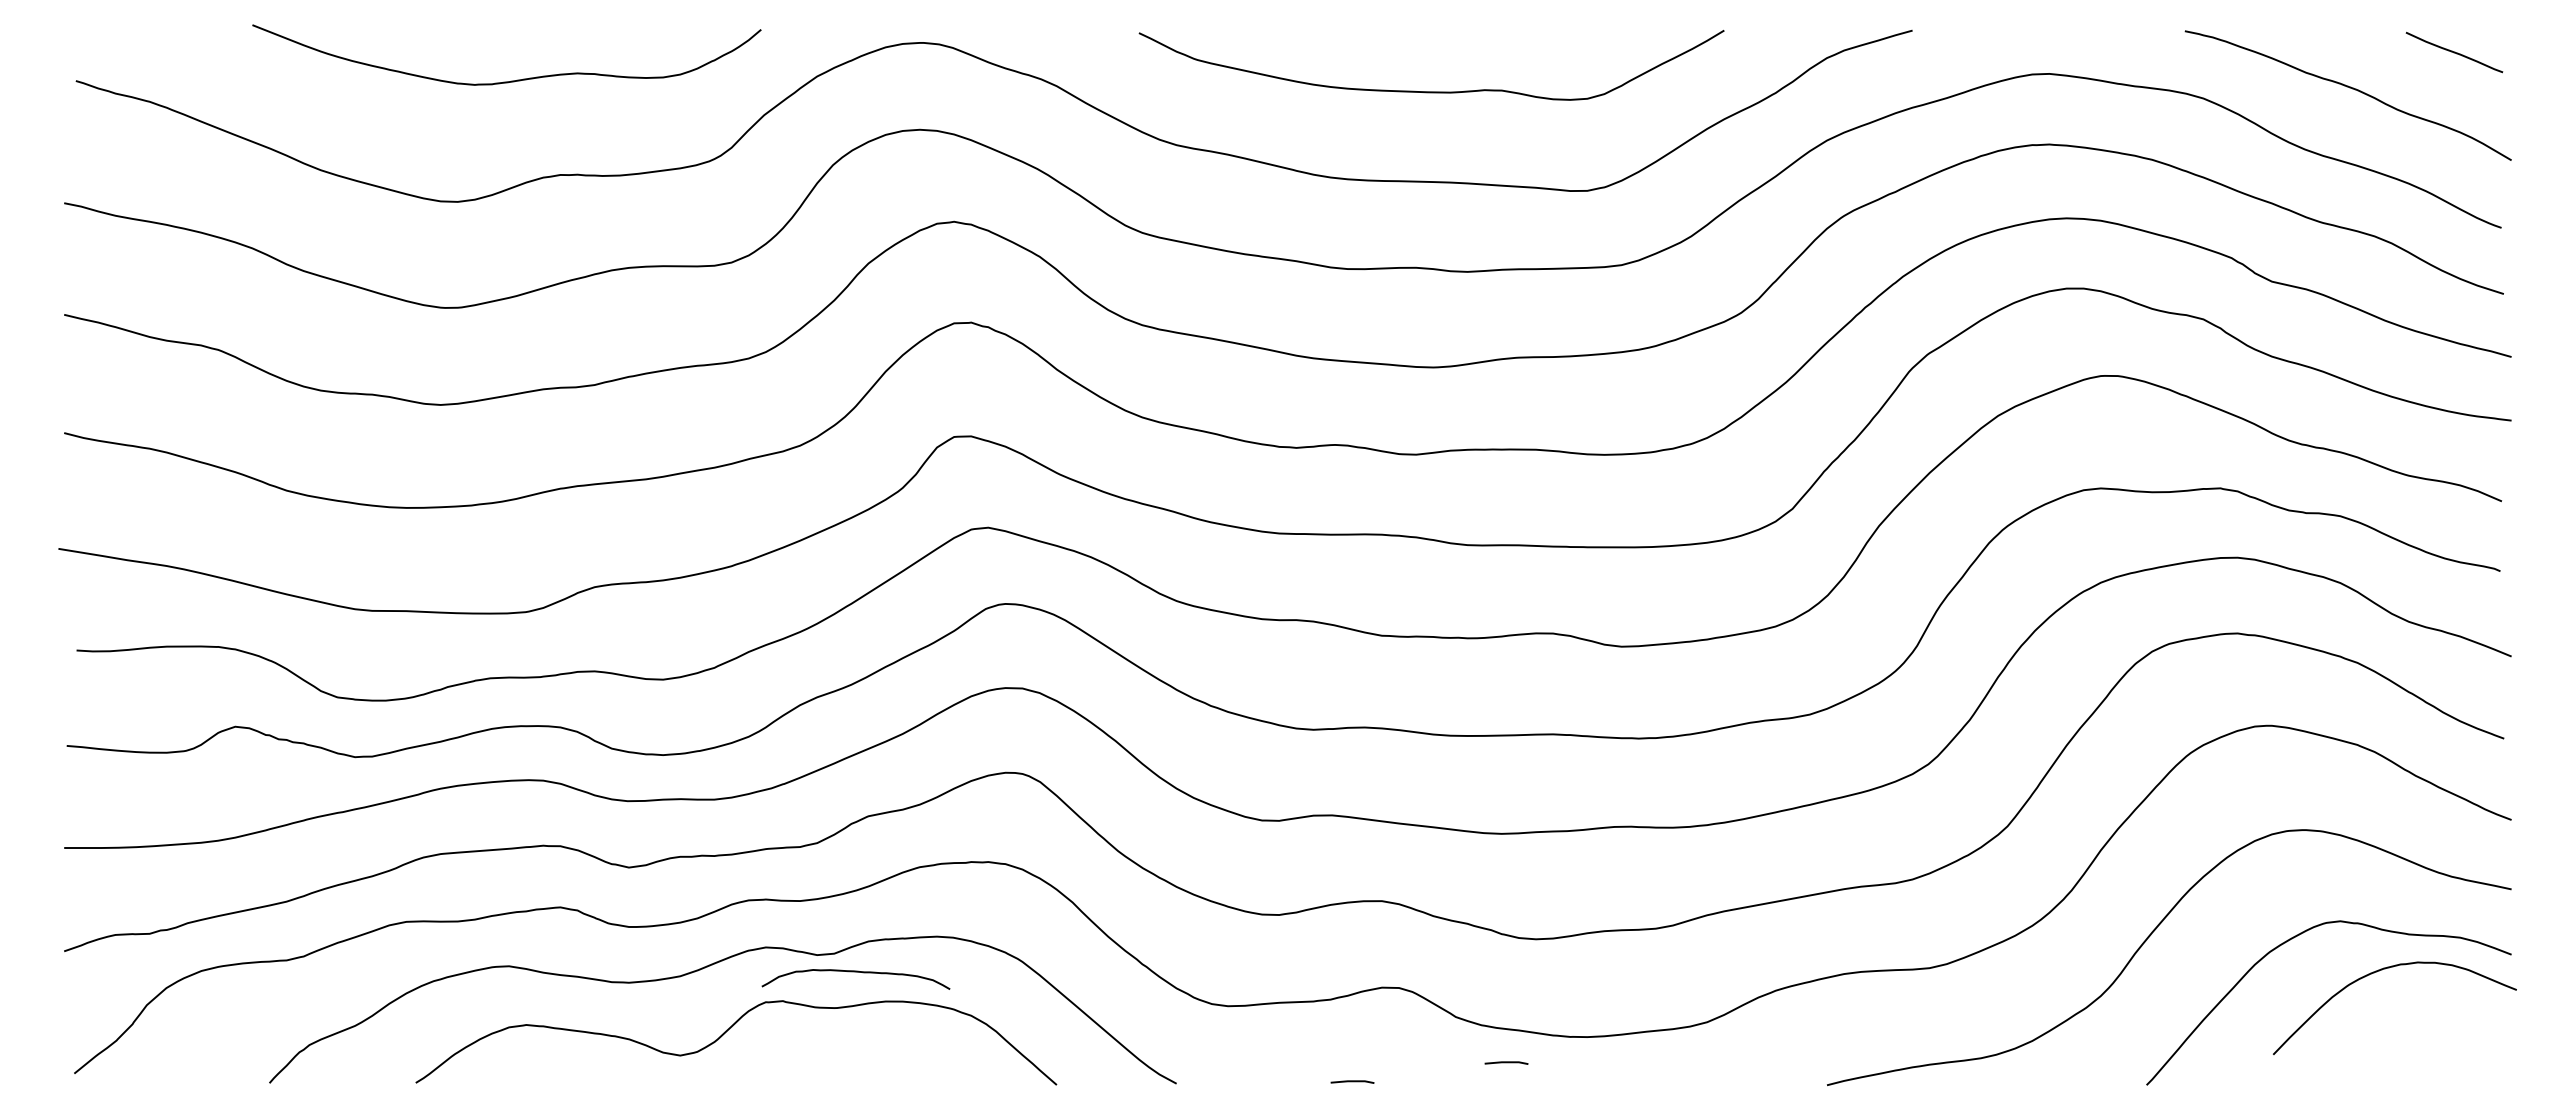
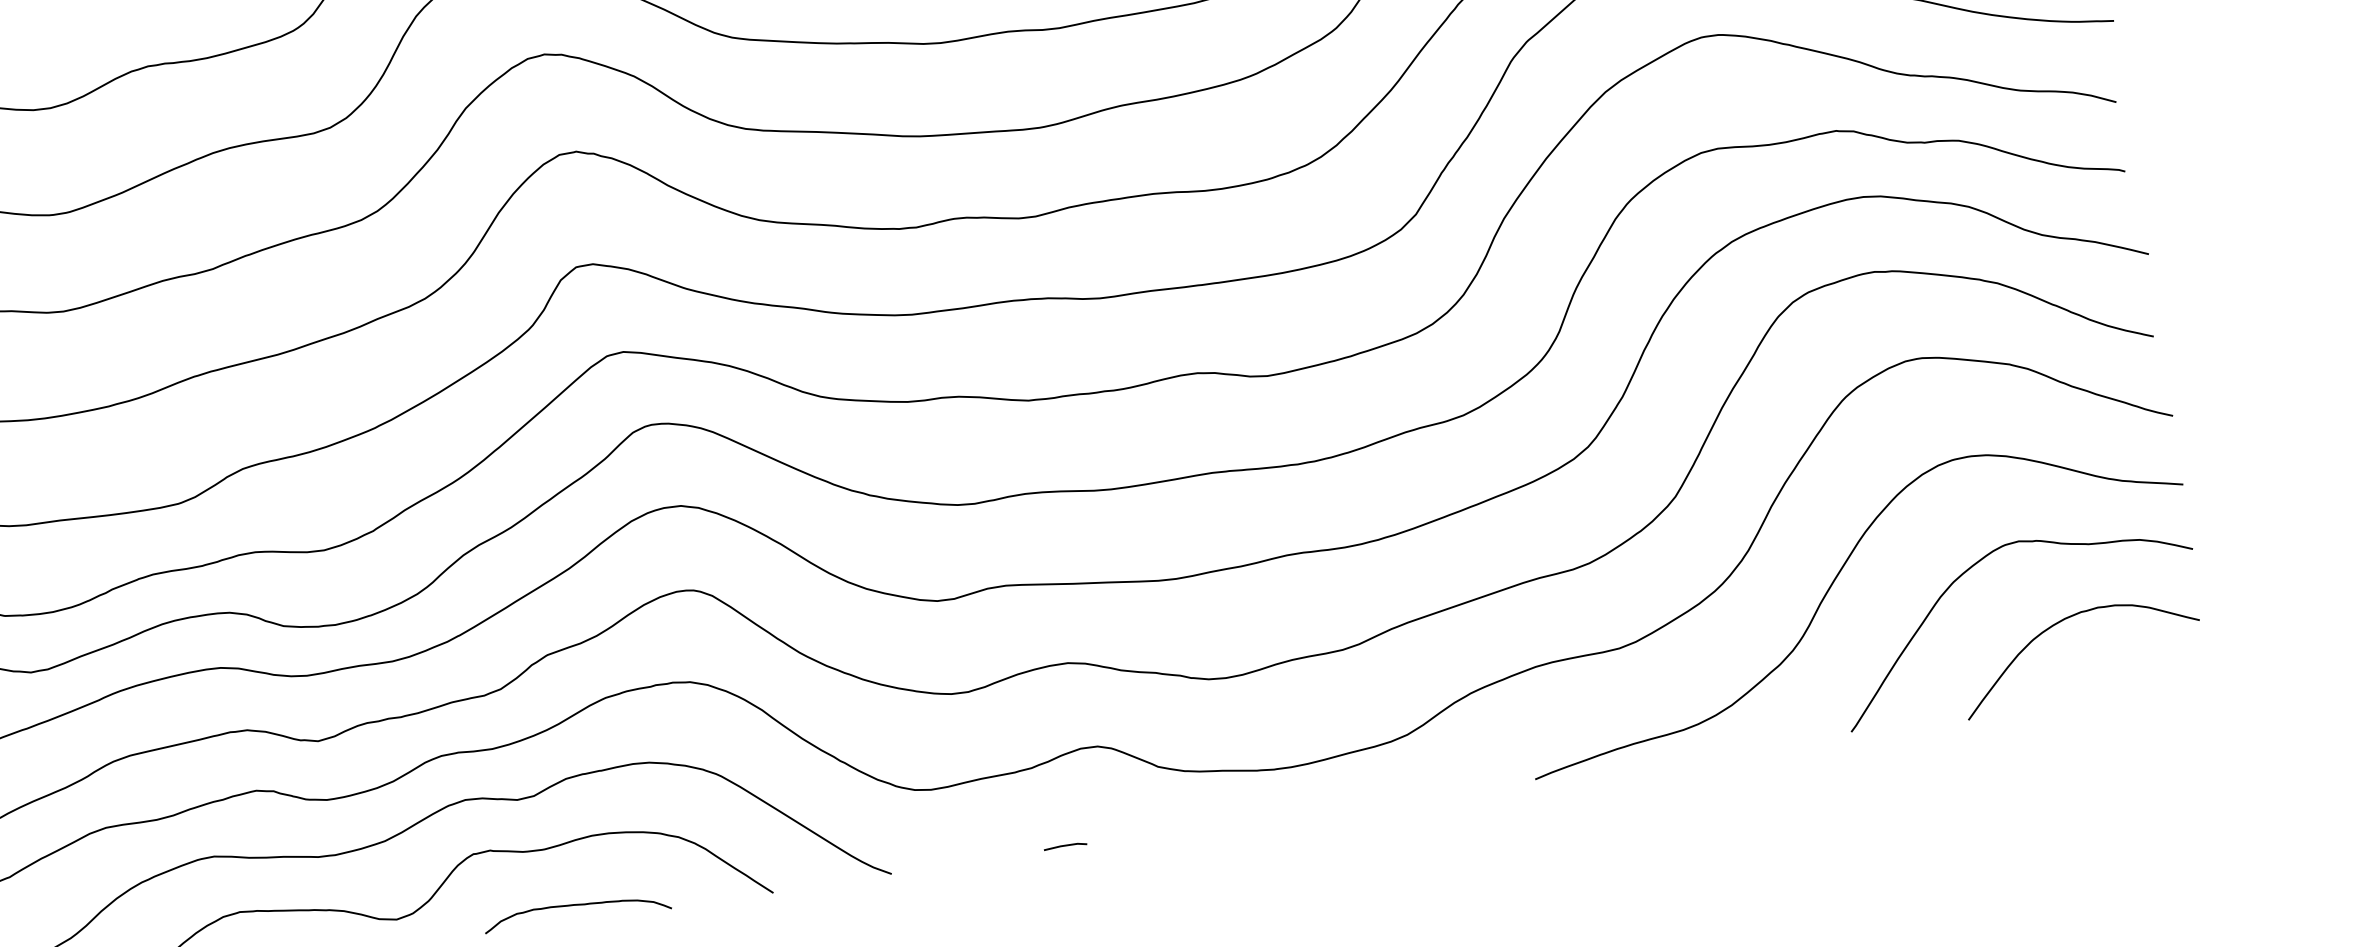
curve: (2382, 970) -> (2064, 620), moved
curve: (855, 972) -> (575, 905), moved
line: (1506, 1062) -> (1214, 804), removed

